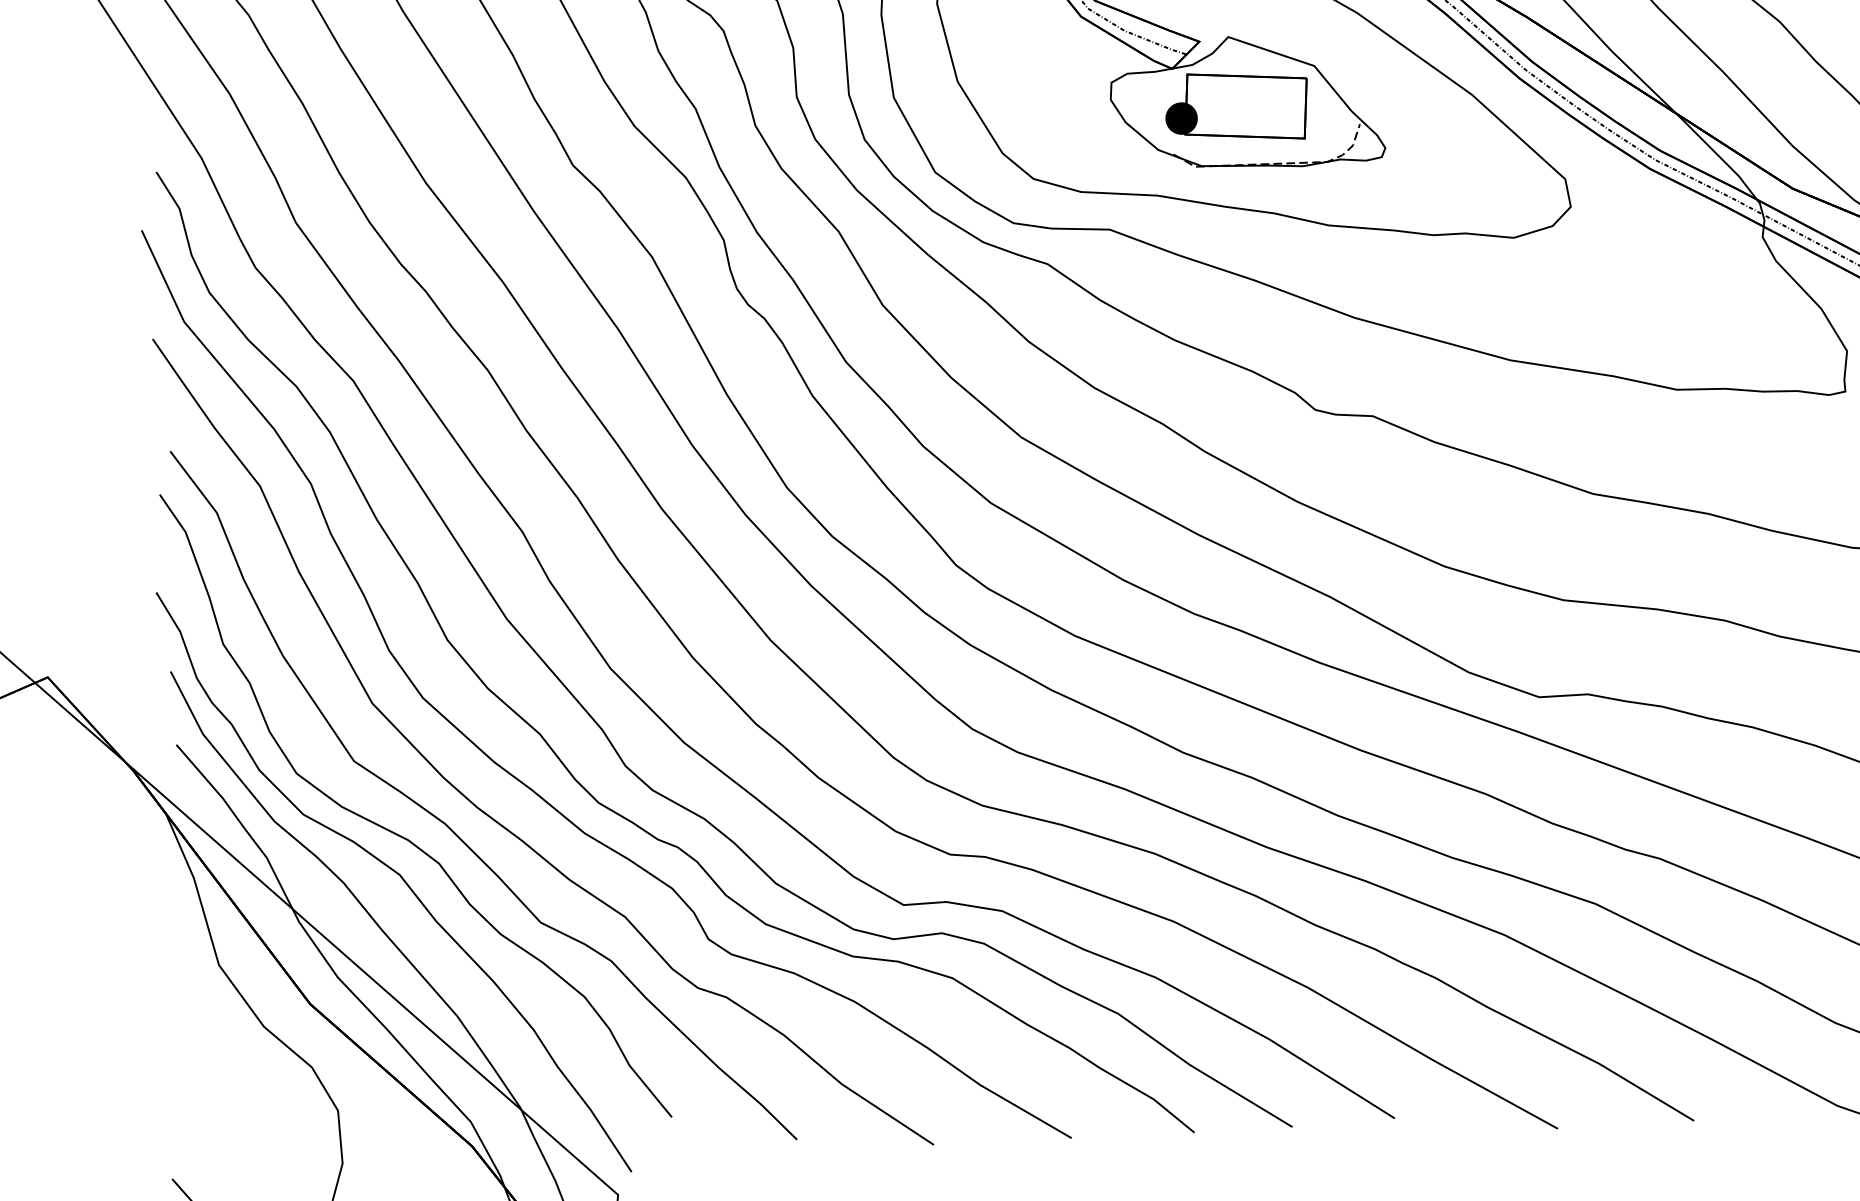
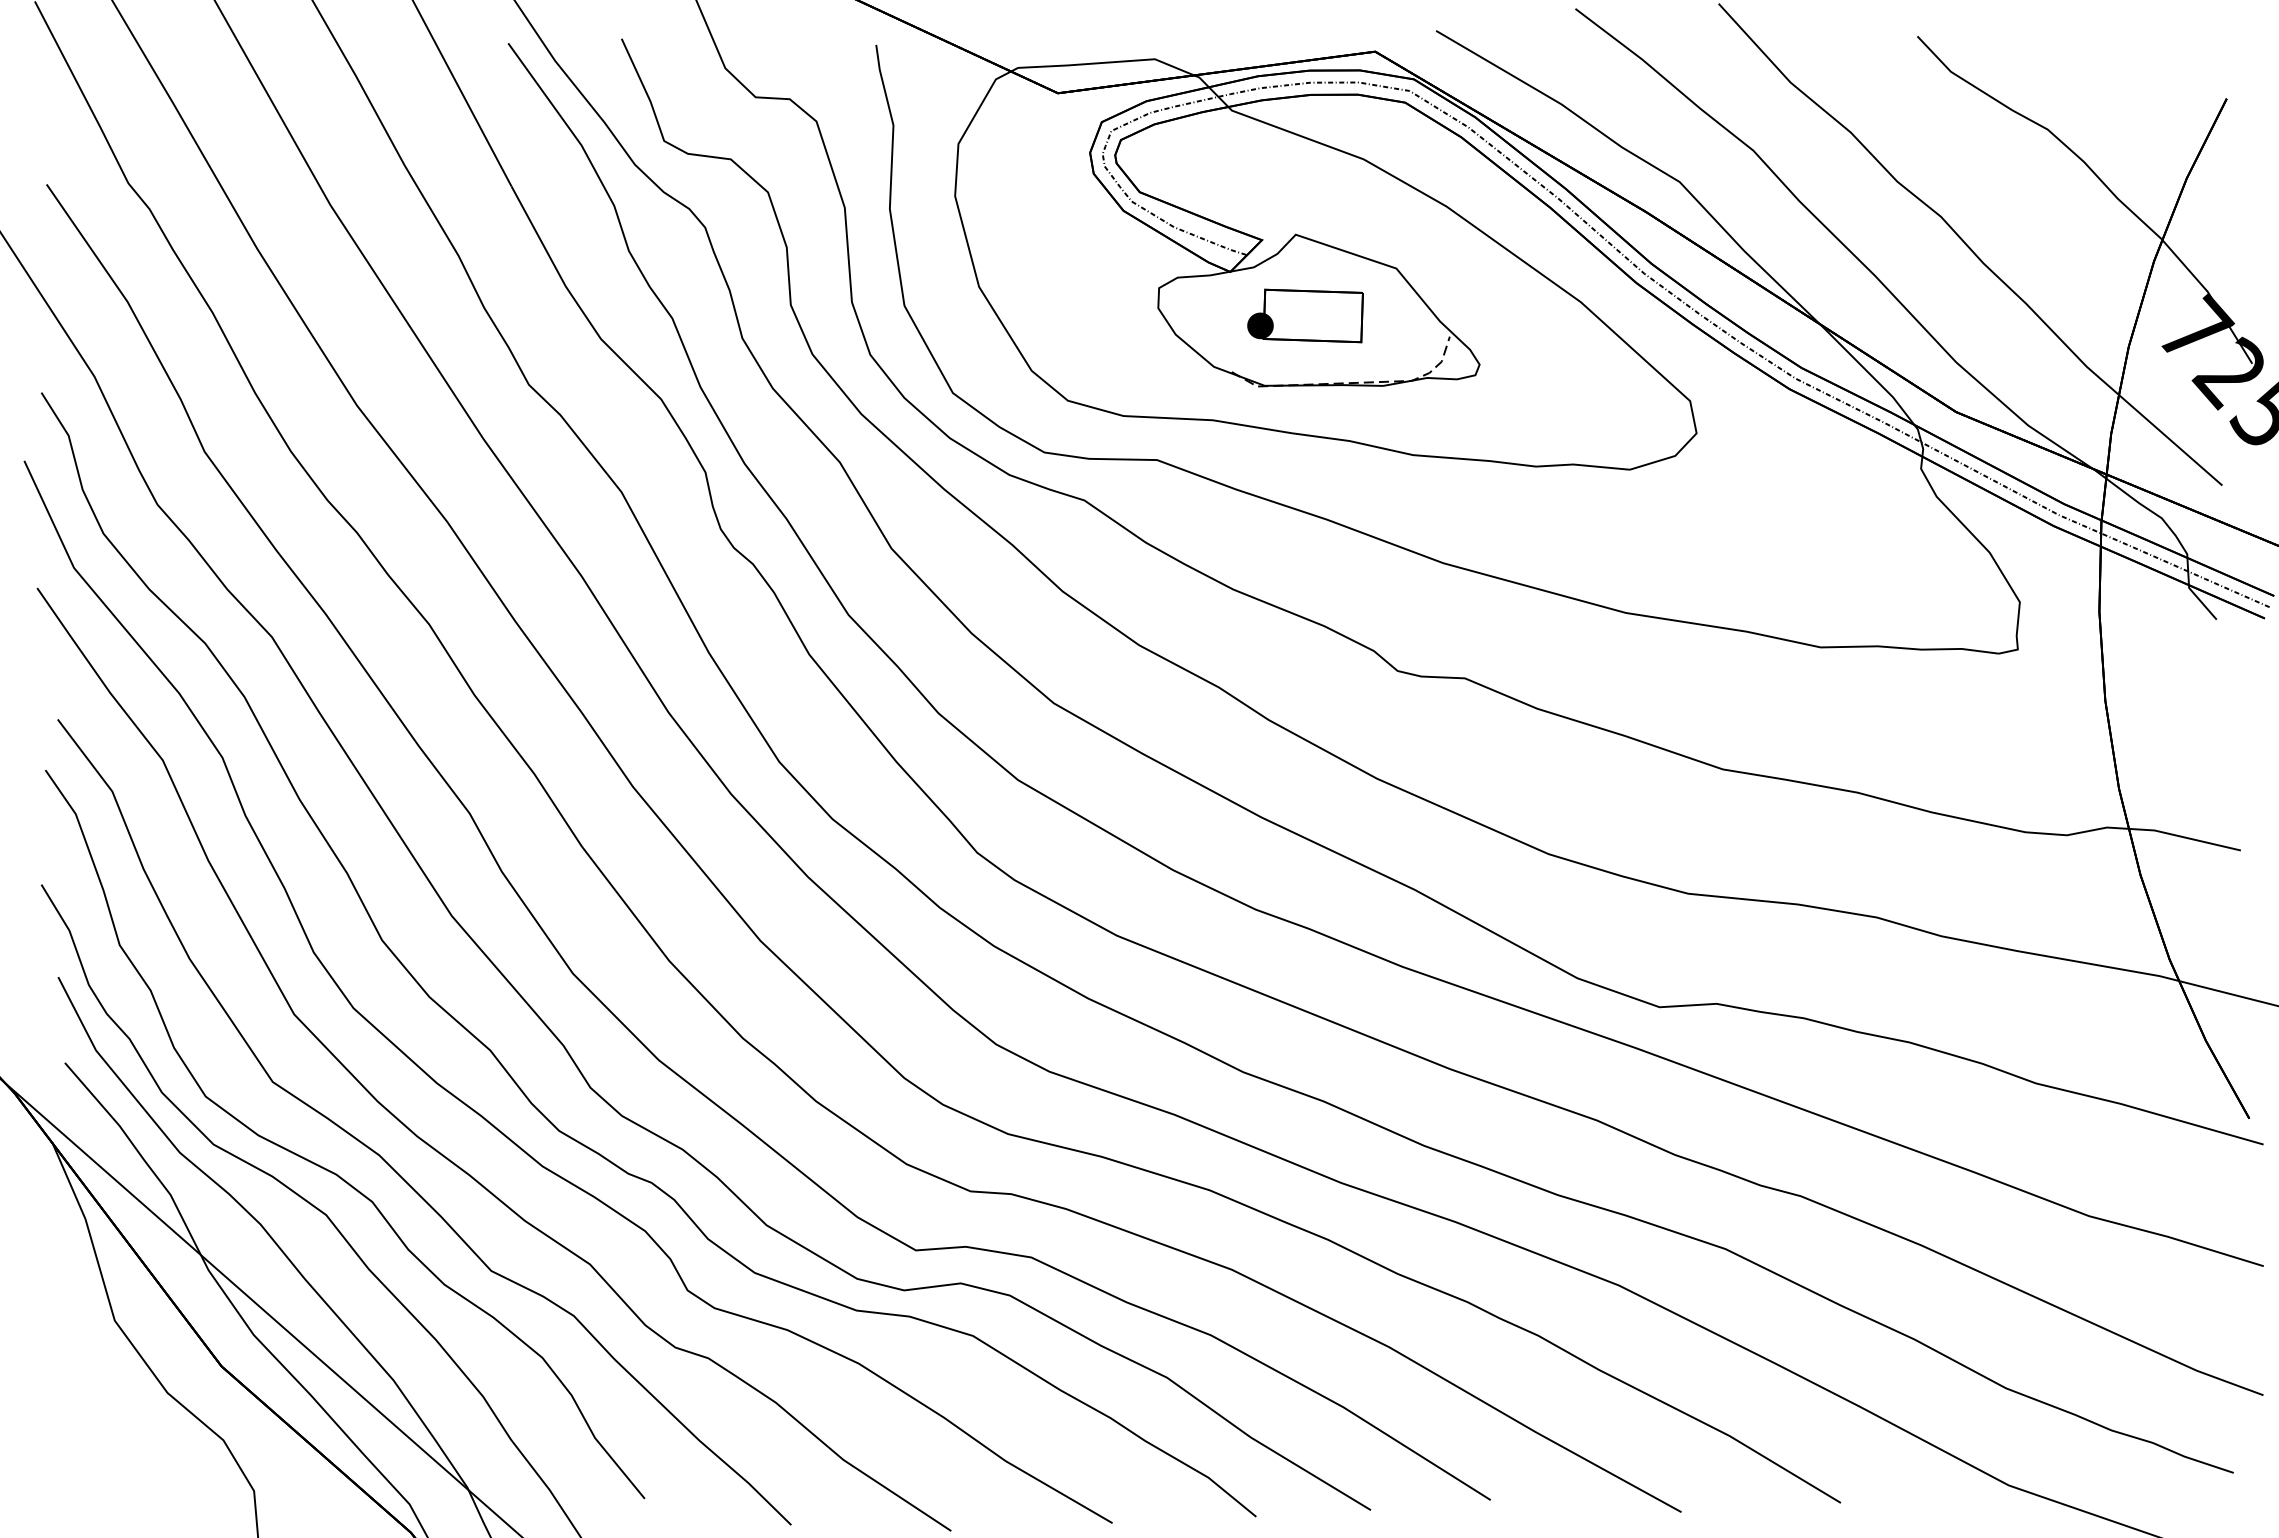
part: (1236, 106) -> (1305, 315), size x0.7

